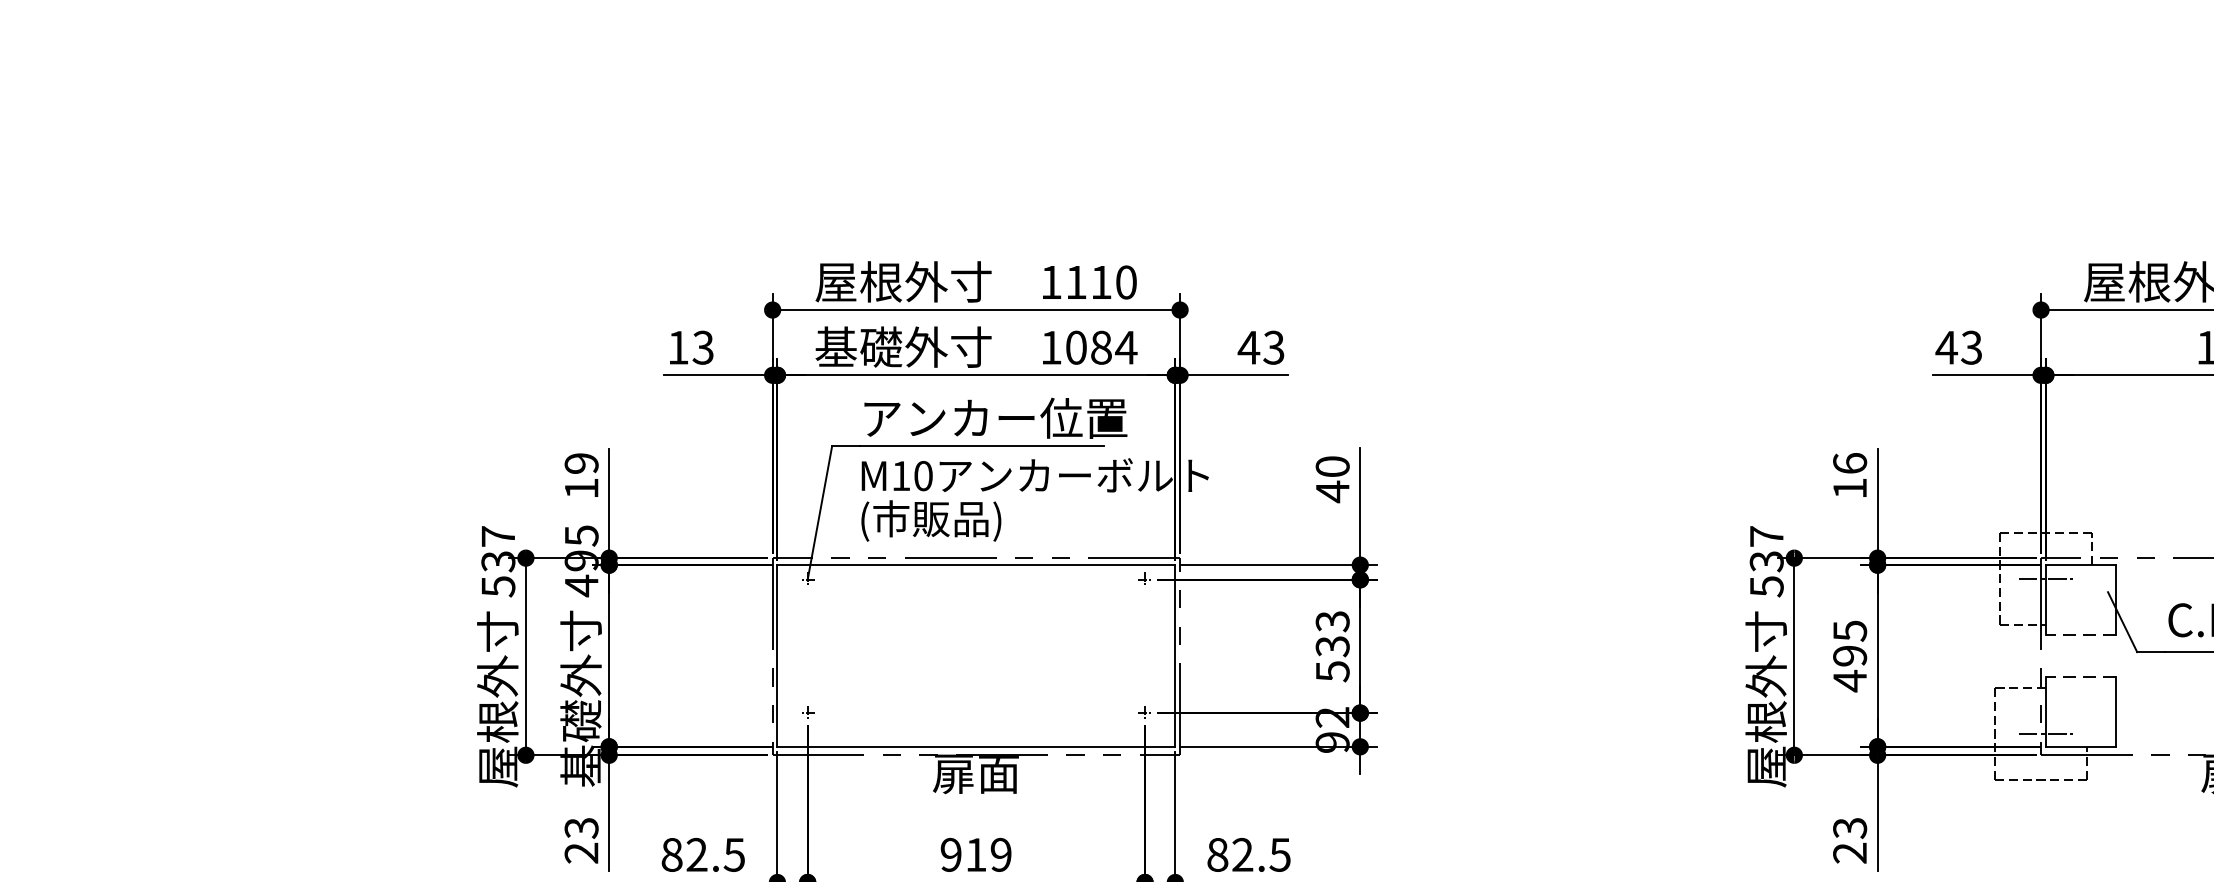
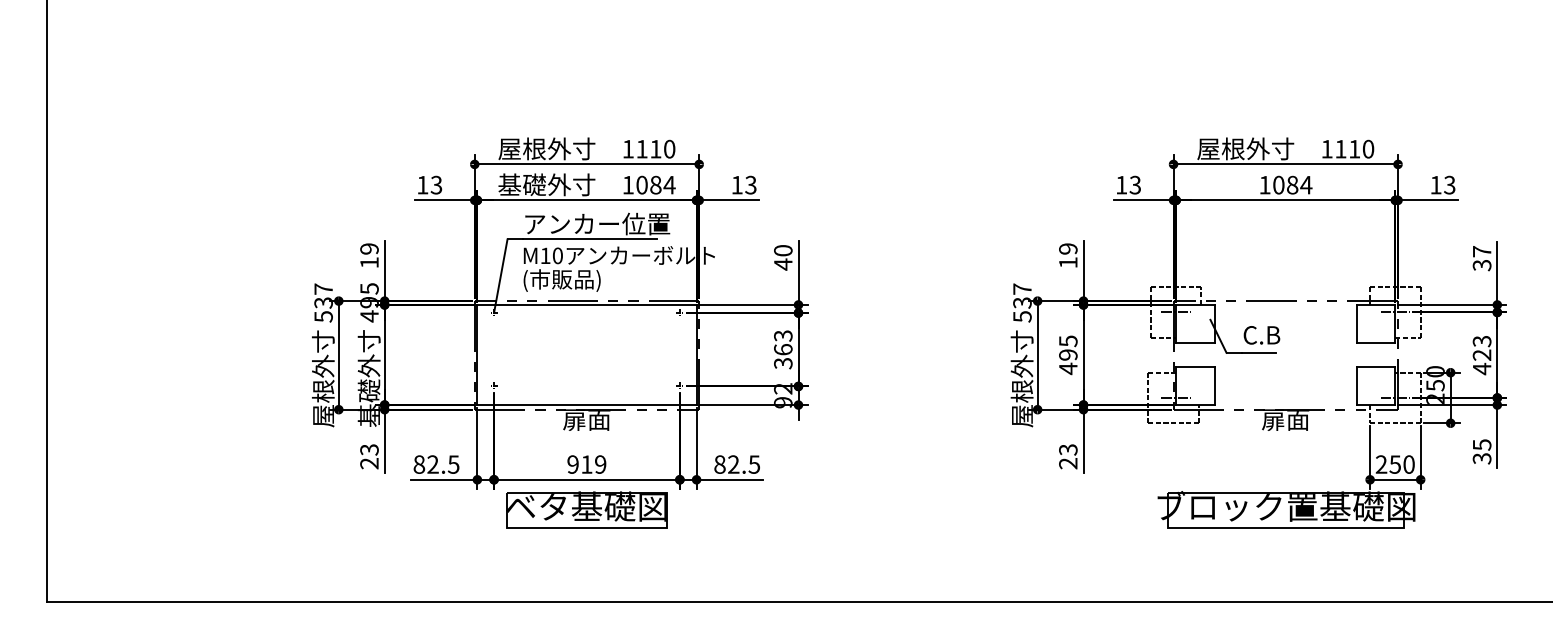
text: (1247, 348) -> (736, 185), 43 -> 13
text: (1946, 348) -> (1121, 185), 43 -> 13
text: (1850, 462) -> (1068, 248), 16 -> 19
line: (2079, 635) -> (1194, 343), dashed -> solid
text: (1333, 658) -> (783, 356), 533 -> 363
line: (2079, 676) -> (1194, 366), dashed -> solid

